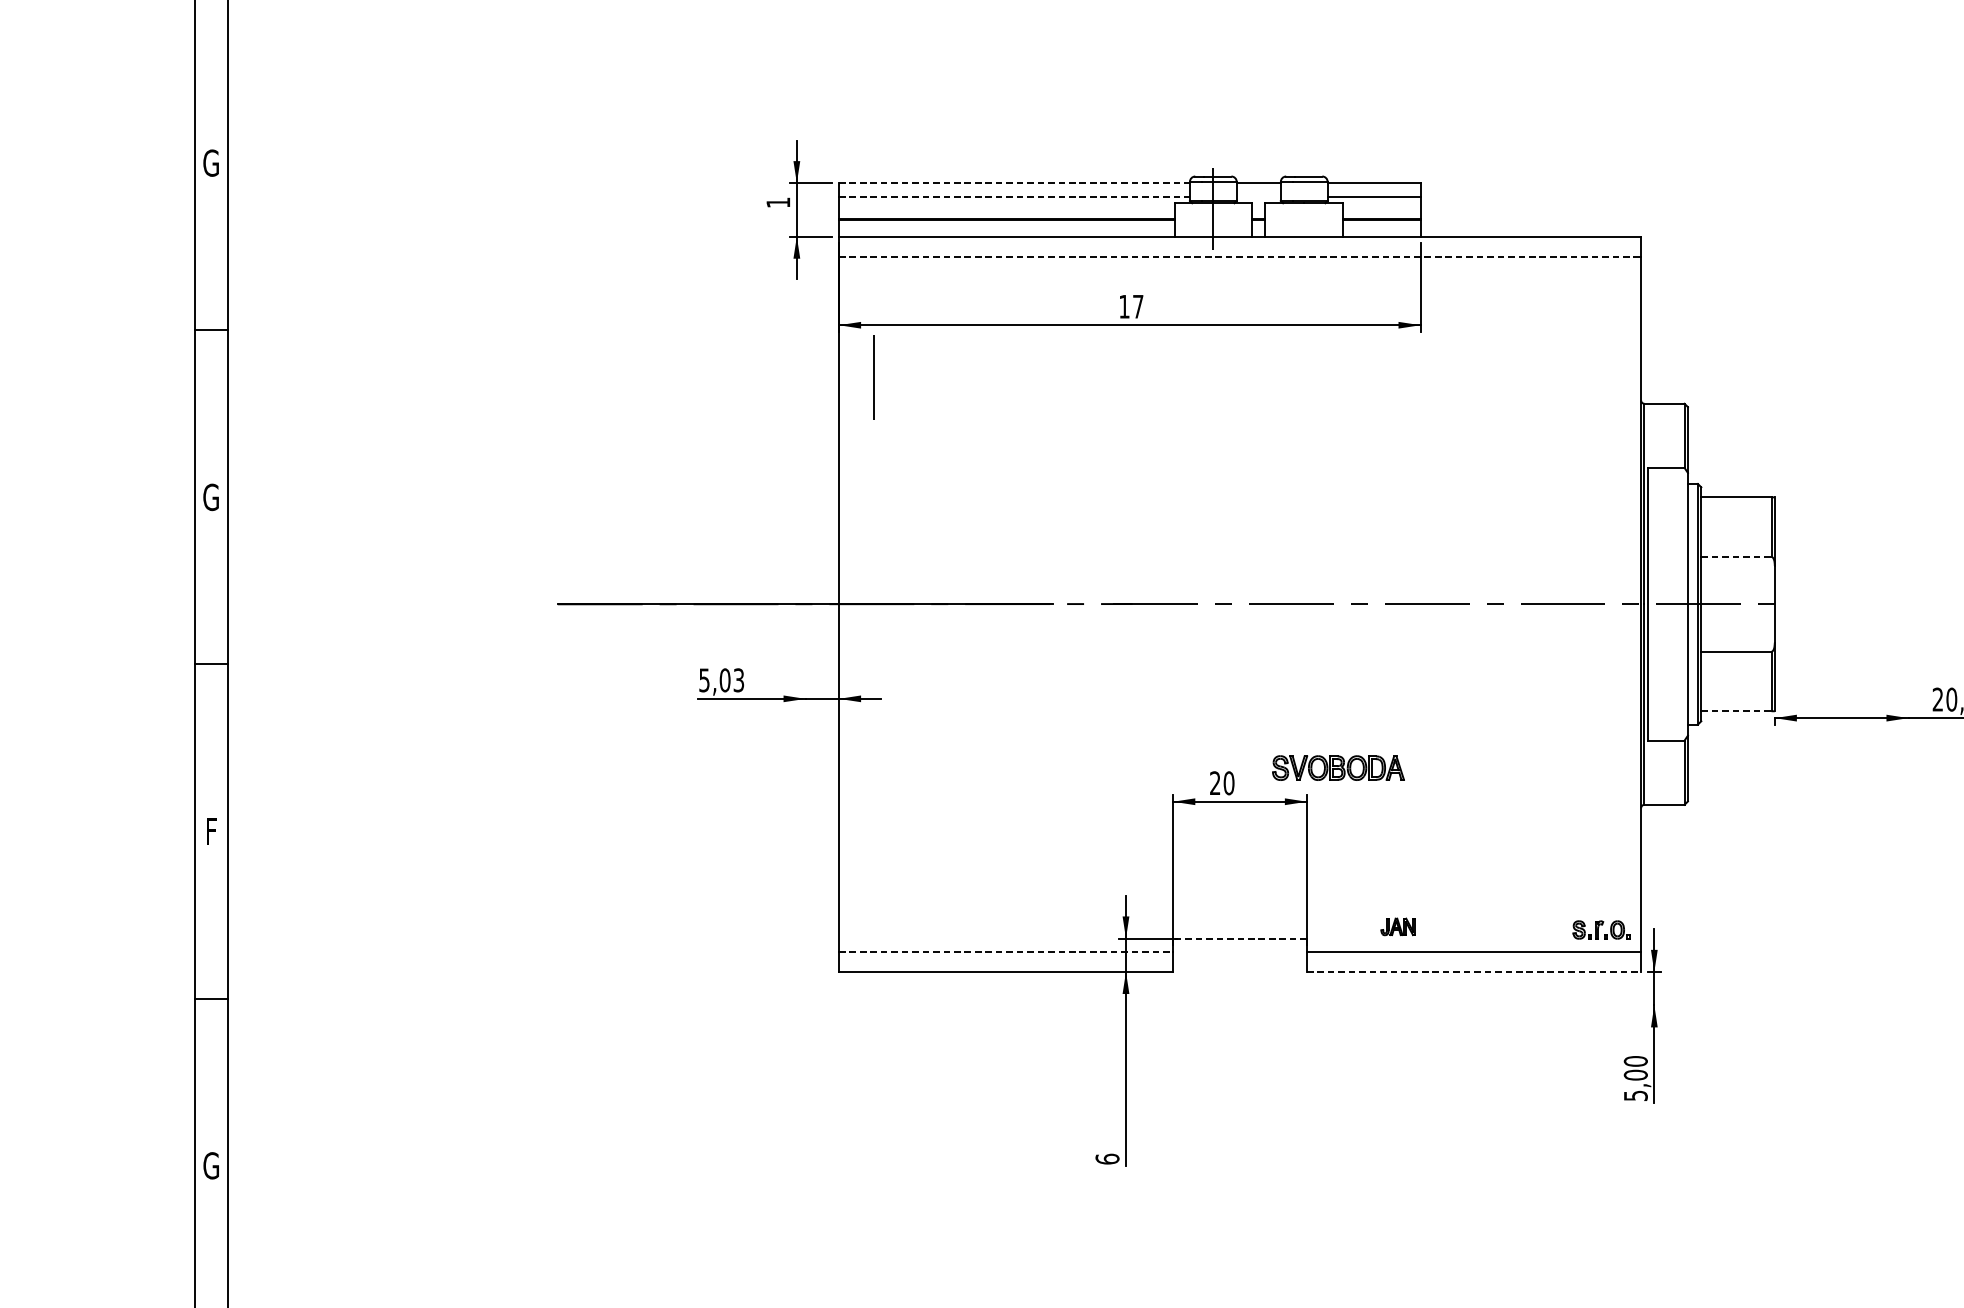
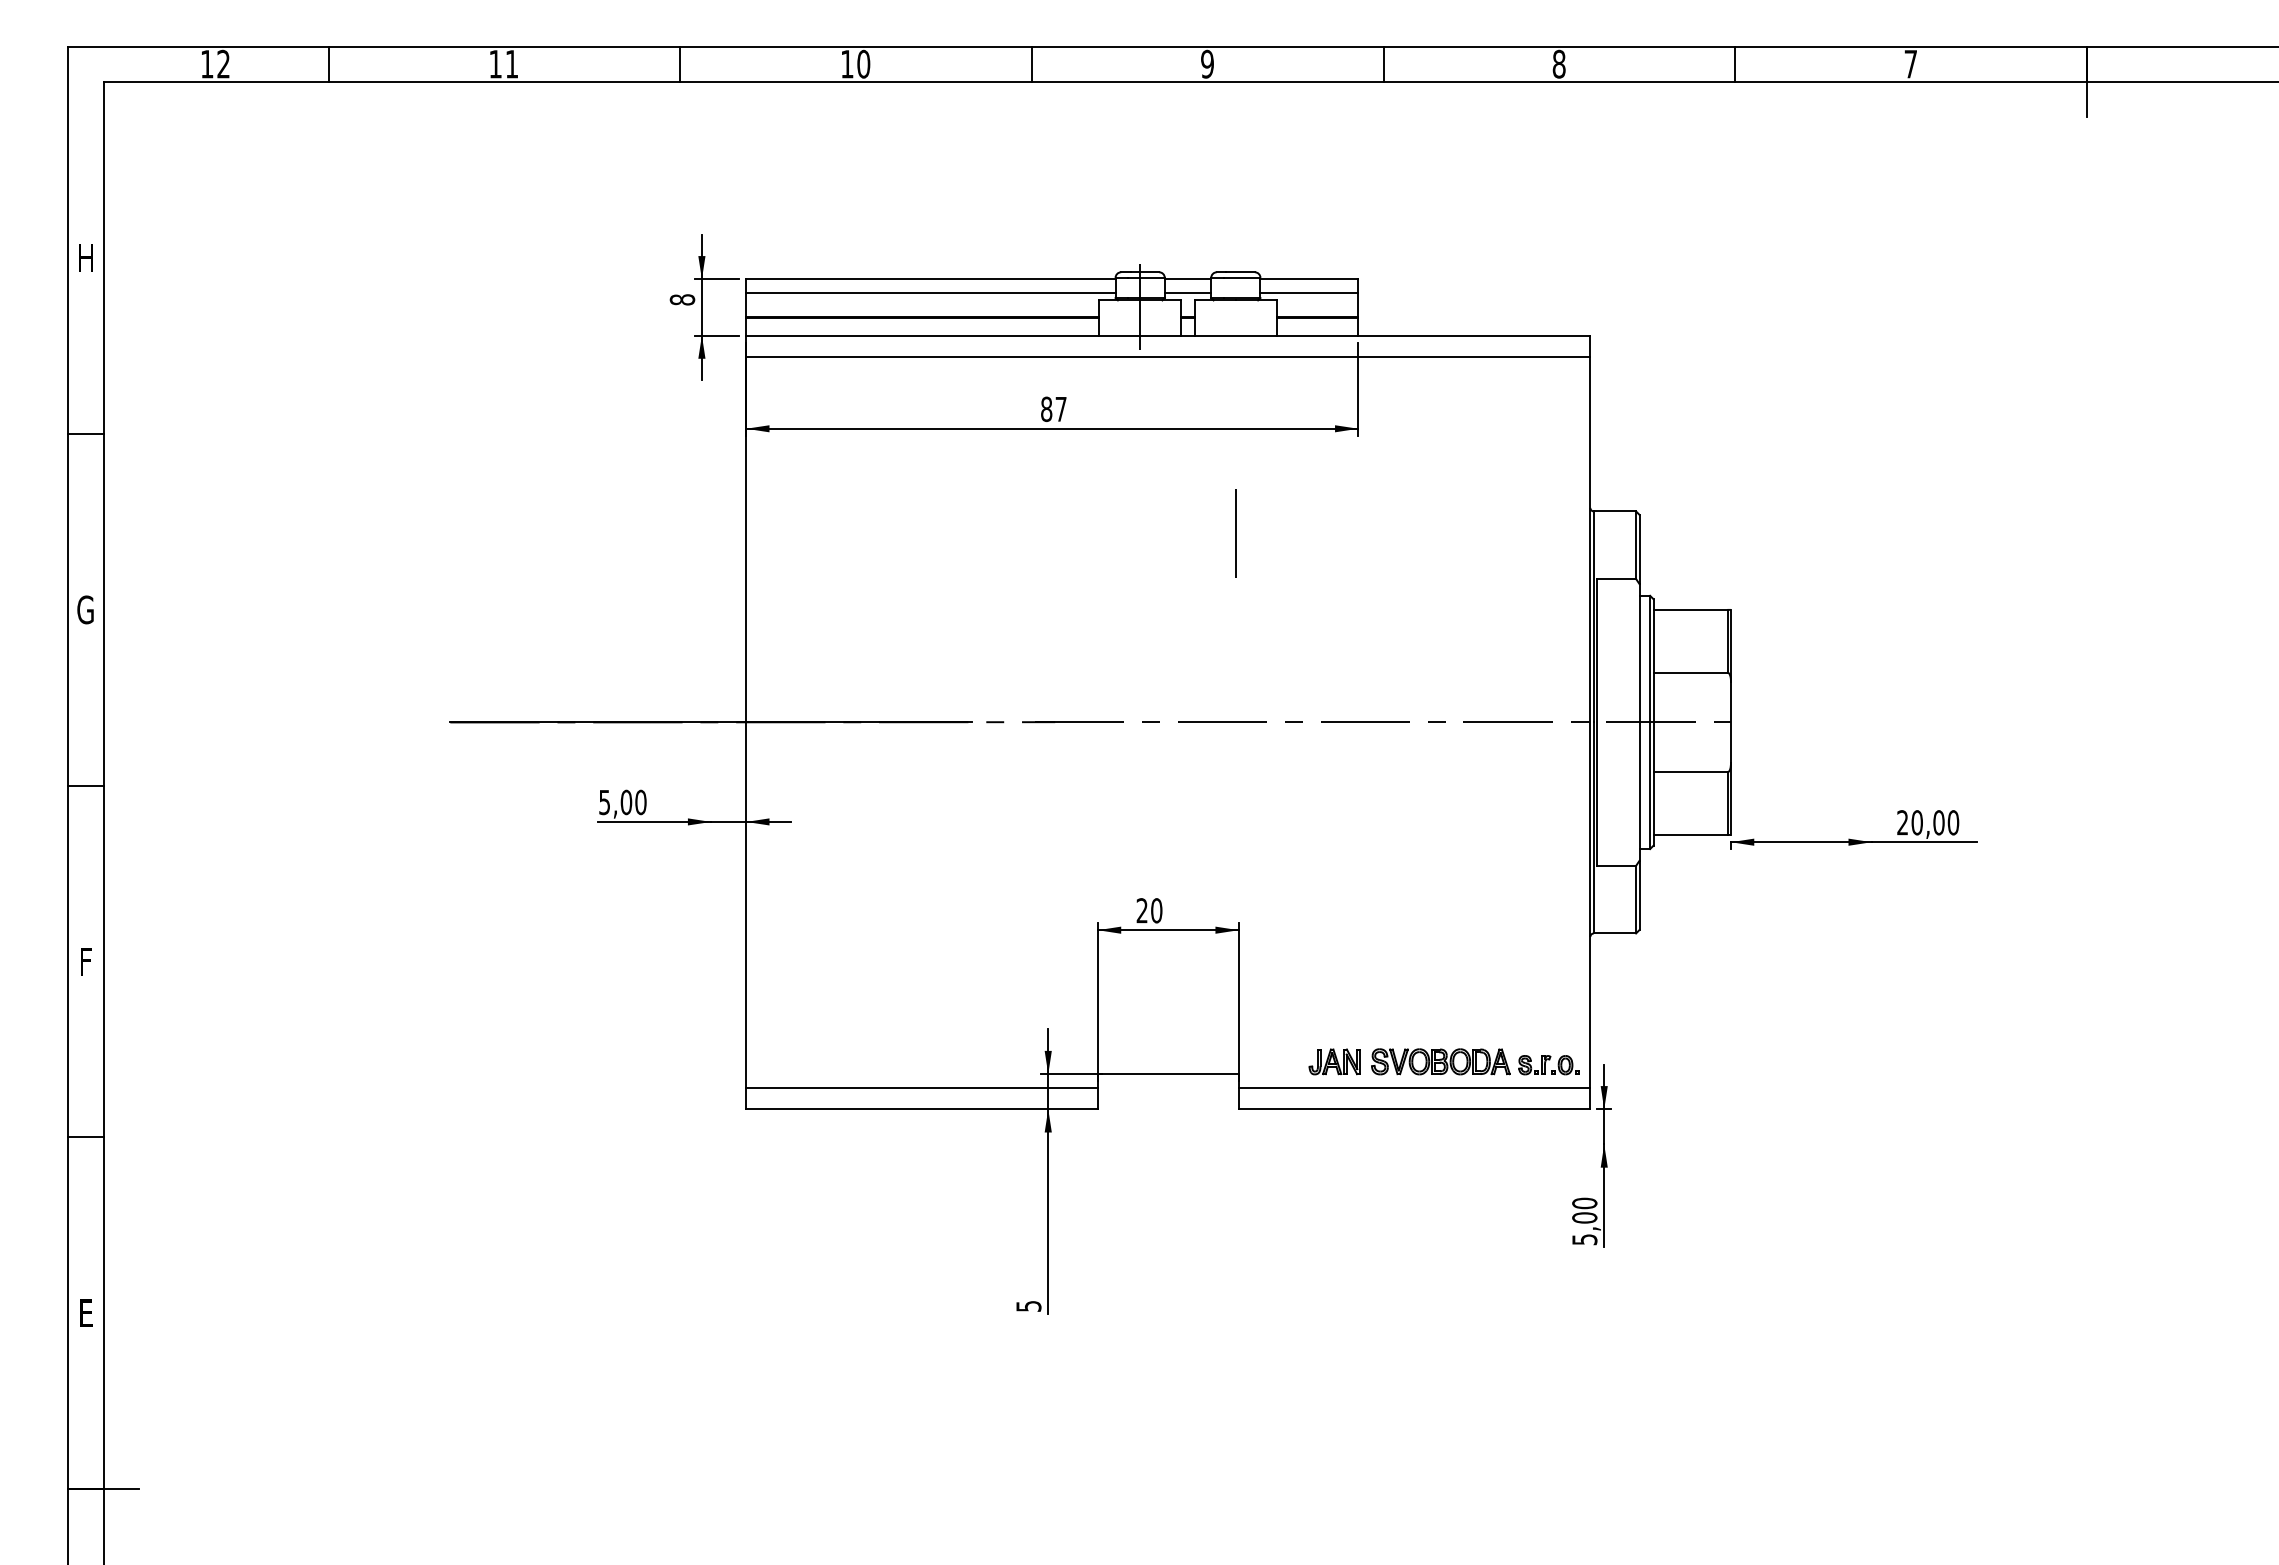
text: (211, 162) -> (85, 257), G -> H
line: (1014, 183) -> (930, 279), dashed -> solid
line: (1014, 196) -> (930, 293), dashed -> solid
line: (1258, 196) -> (1187, 293), added
text: (778, 202) -> (682, 299), 1 -> 8
line: (1240, 256) -> (1168, 356), dashed -> solid
text: (1124, 306) -> (1046, 409), 17 -> 87
line: (873, 377) -> (1235, 533), moved
line: (1736, 556) -> (1690, 672), dashed -> solid
text: (738, 680) -> (640, 802), 5,03 -> 5,00
line: (1736, 710) -> (1690, 834), dashed -> solid
part: (1338, 767) -> (1440, 1061), moved
part: (1398, 926) -> (1334, 1061), size x1.43
line: (1239, 938) -> (1167, 1074), dashed -> solid
line: (1006, 952) -> (922, 1088), dashed -> solid
line: (1474, 972) -> (1414, 1109), dashed -> solid
text: (1107, 1158) -> (1028, 1305), 6 -> 5
text: (211, 1165) -> (85, 1312), G -> E

